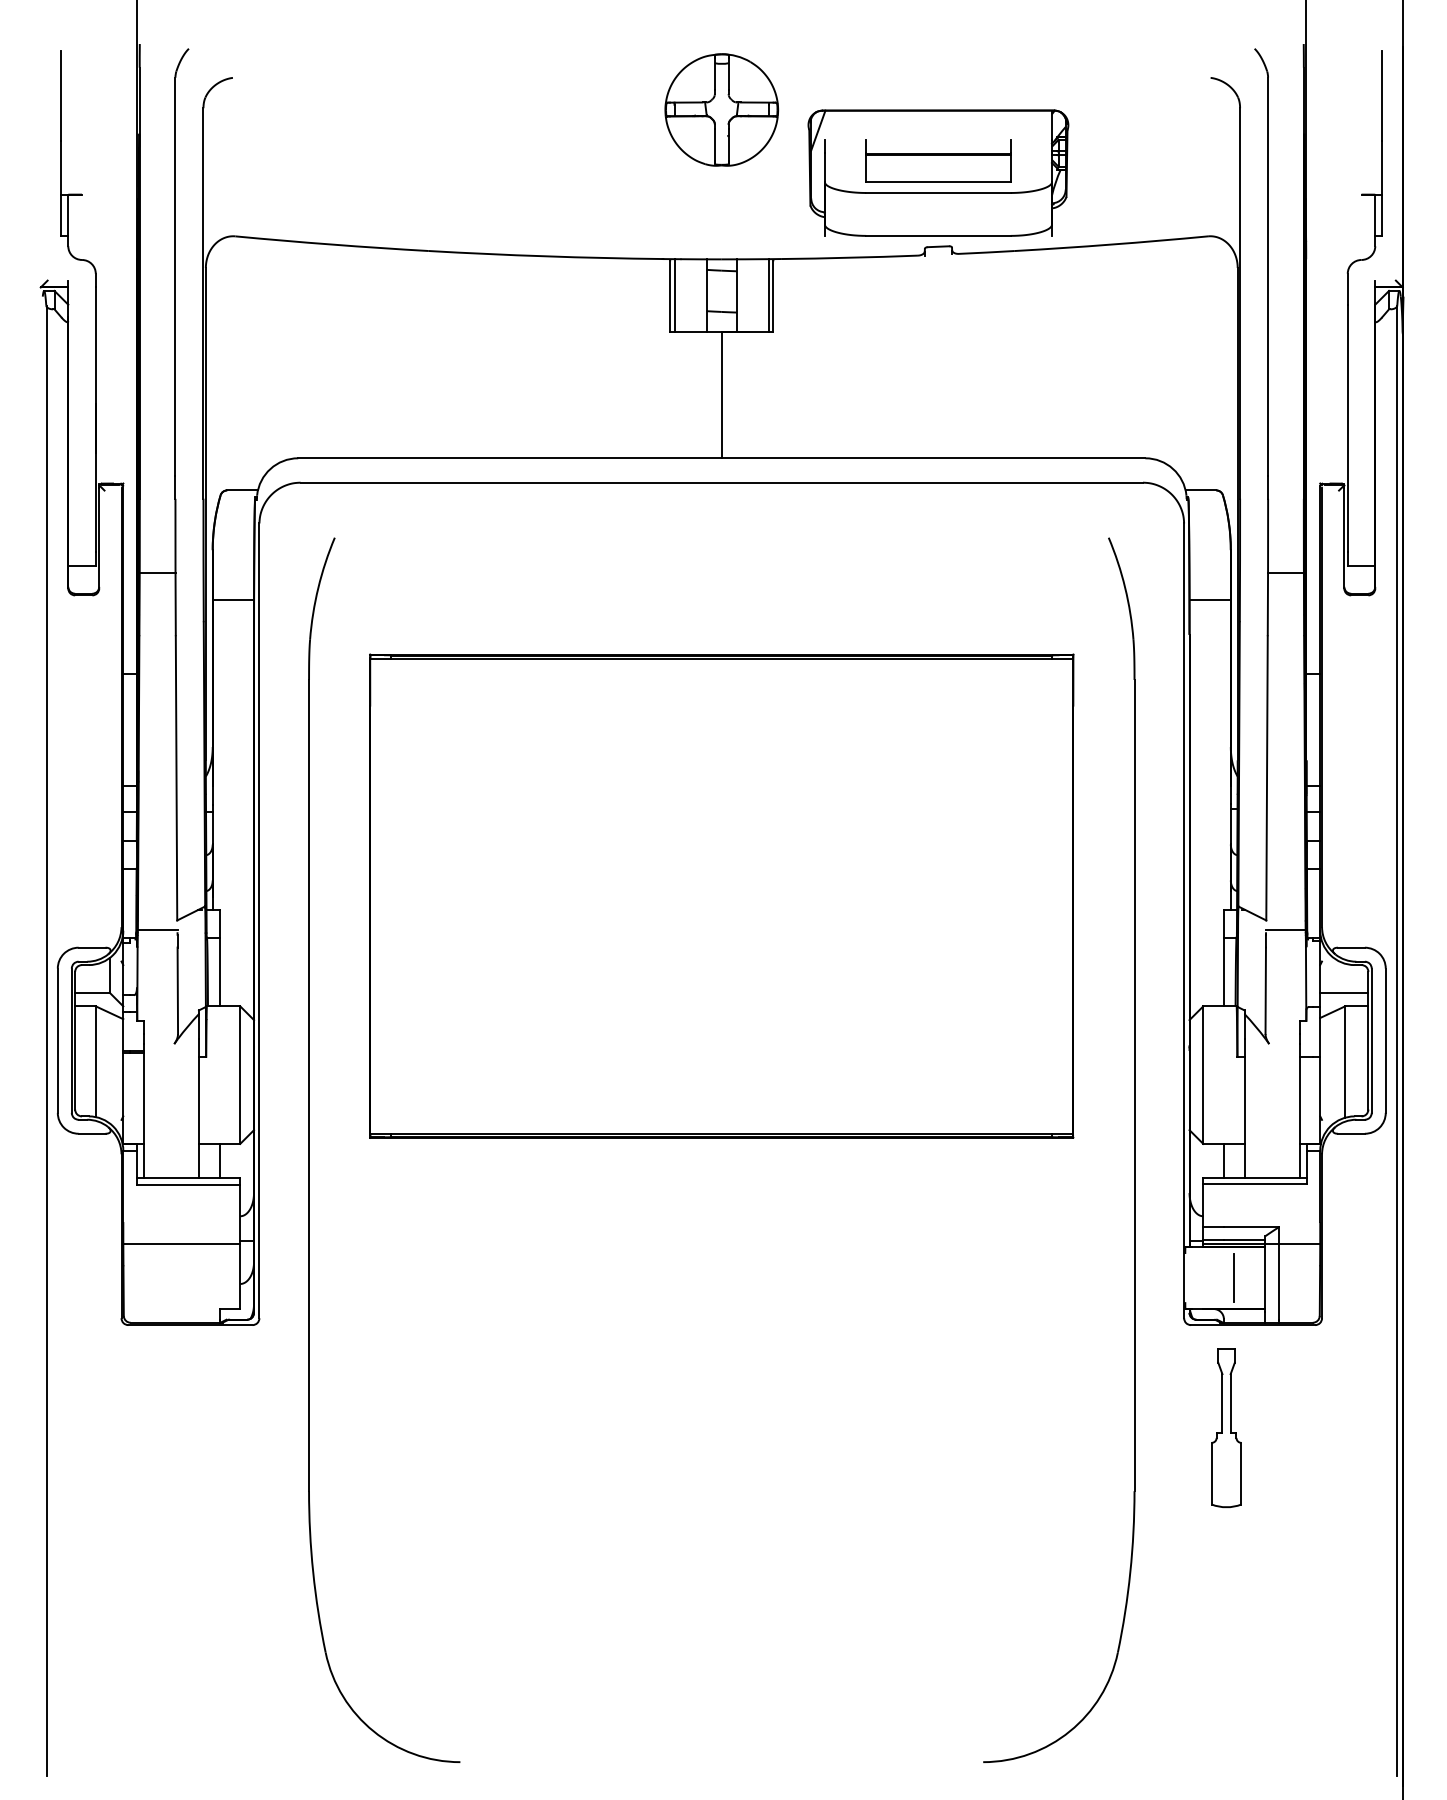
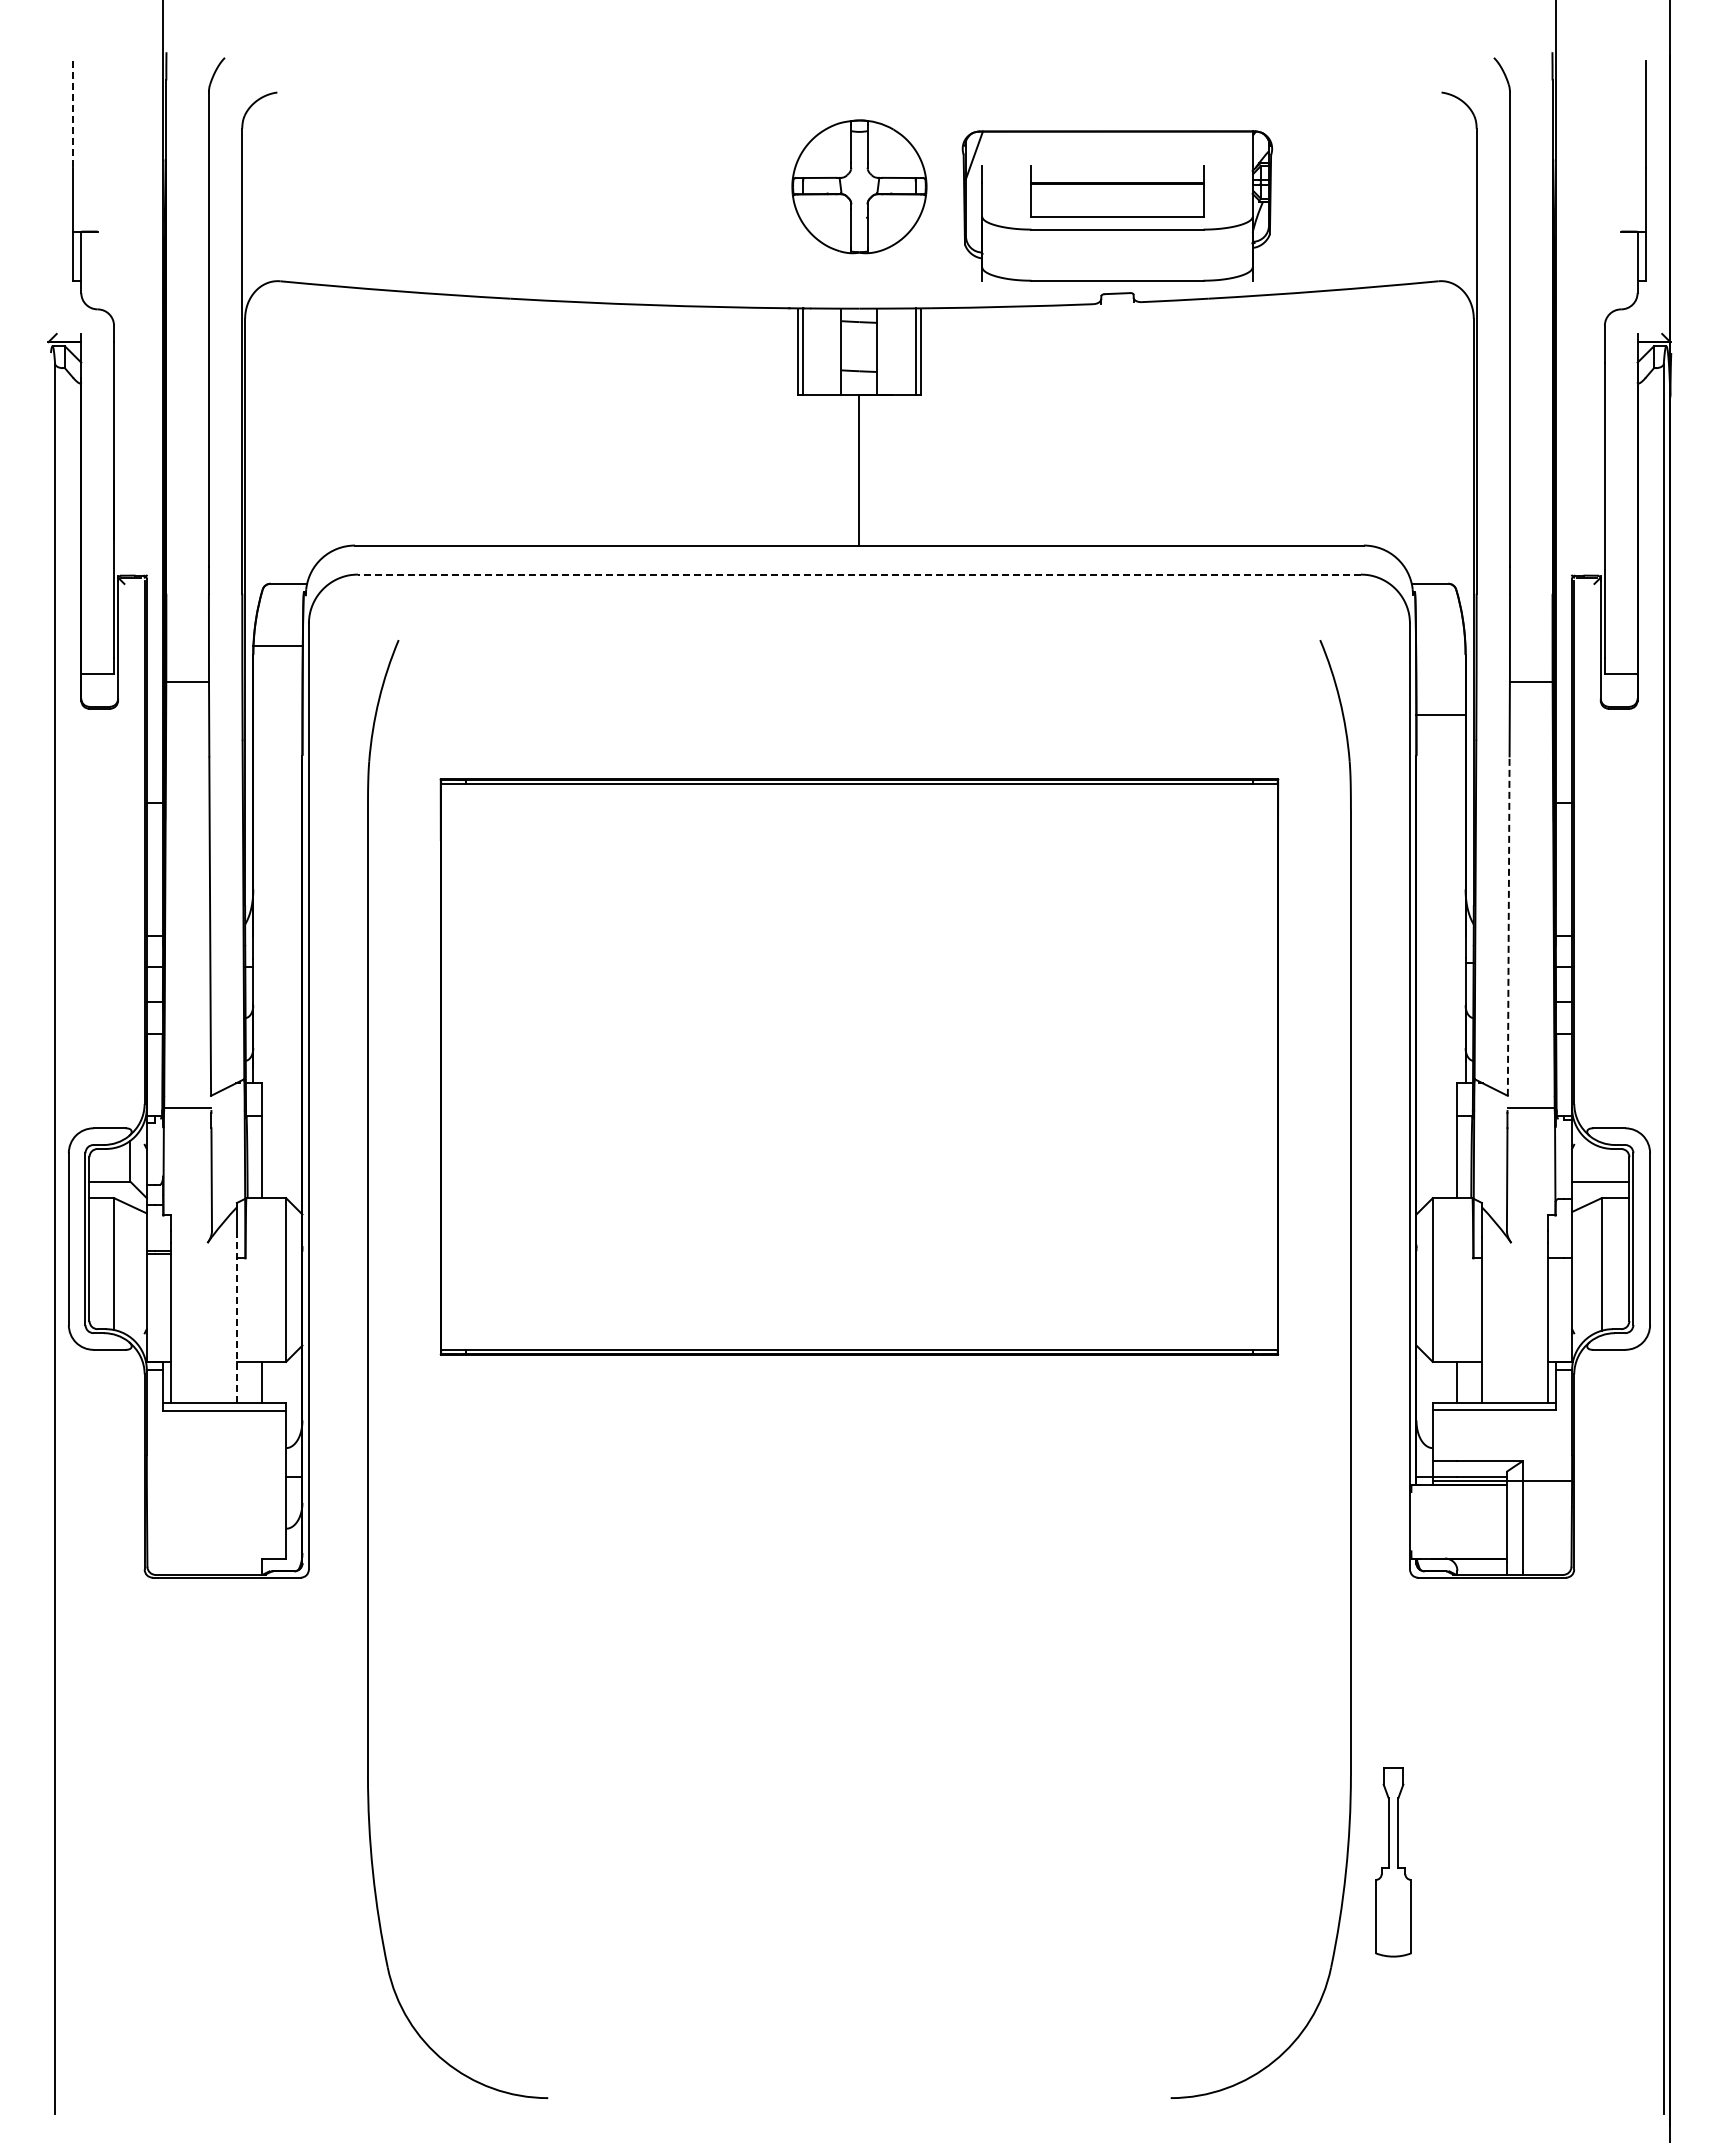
line: (61, 96) -> (73, 114), solid -> dashed
part: (721, 109) -> (859, 186), moved
line: (721, 482) -> (859, 574), solid -> dashed
line: (233, 600) -> (277, 645), moved
line: (1266, 778) -> (1508, 926), solid -> dashed
line: (198, 1108) -> (236, 1319), solid -> dashed
line: (181, 1243) -> (216, 1480), removed
line: (1233, 1277) -> (1468, 1521), removed
part: (1226, 1428) -> (1393, 1862), moved

